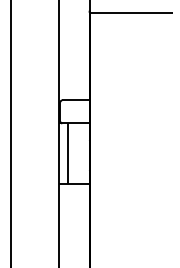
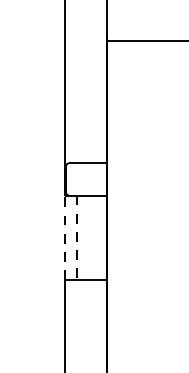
line: (59, 153) -> (64, 237), solid -> dashed
line: (68, 154) -> (77, 238), solid -> dashed

